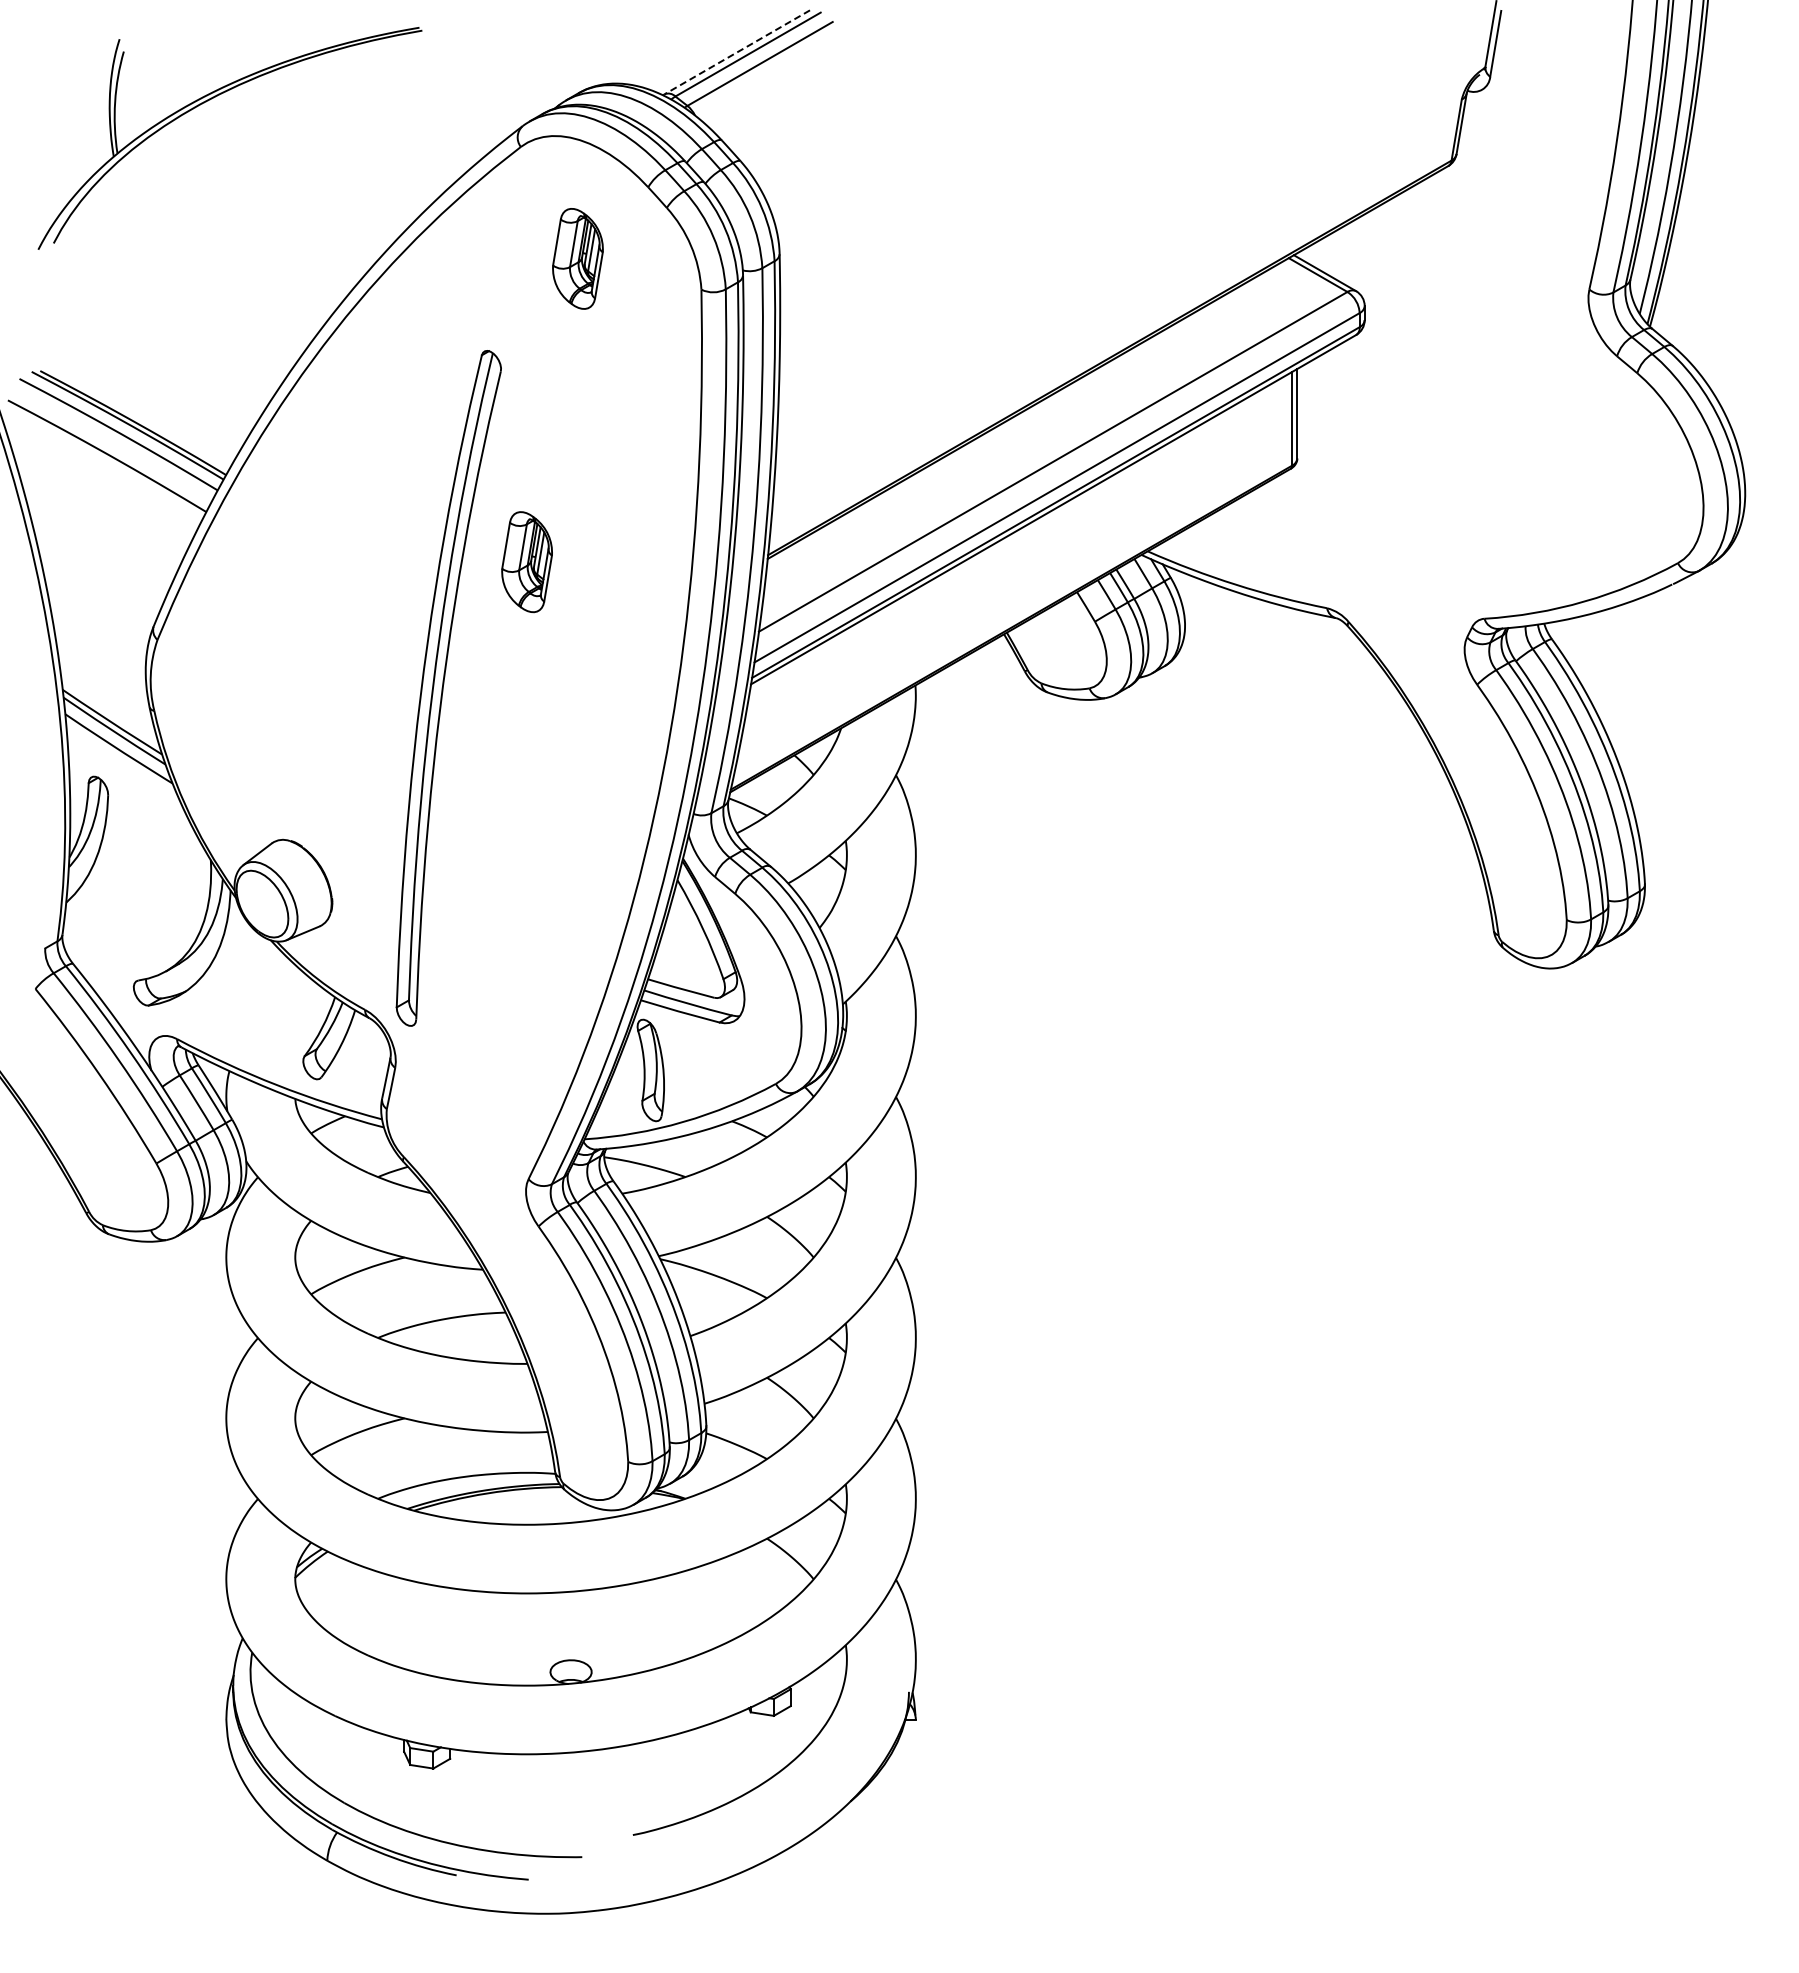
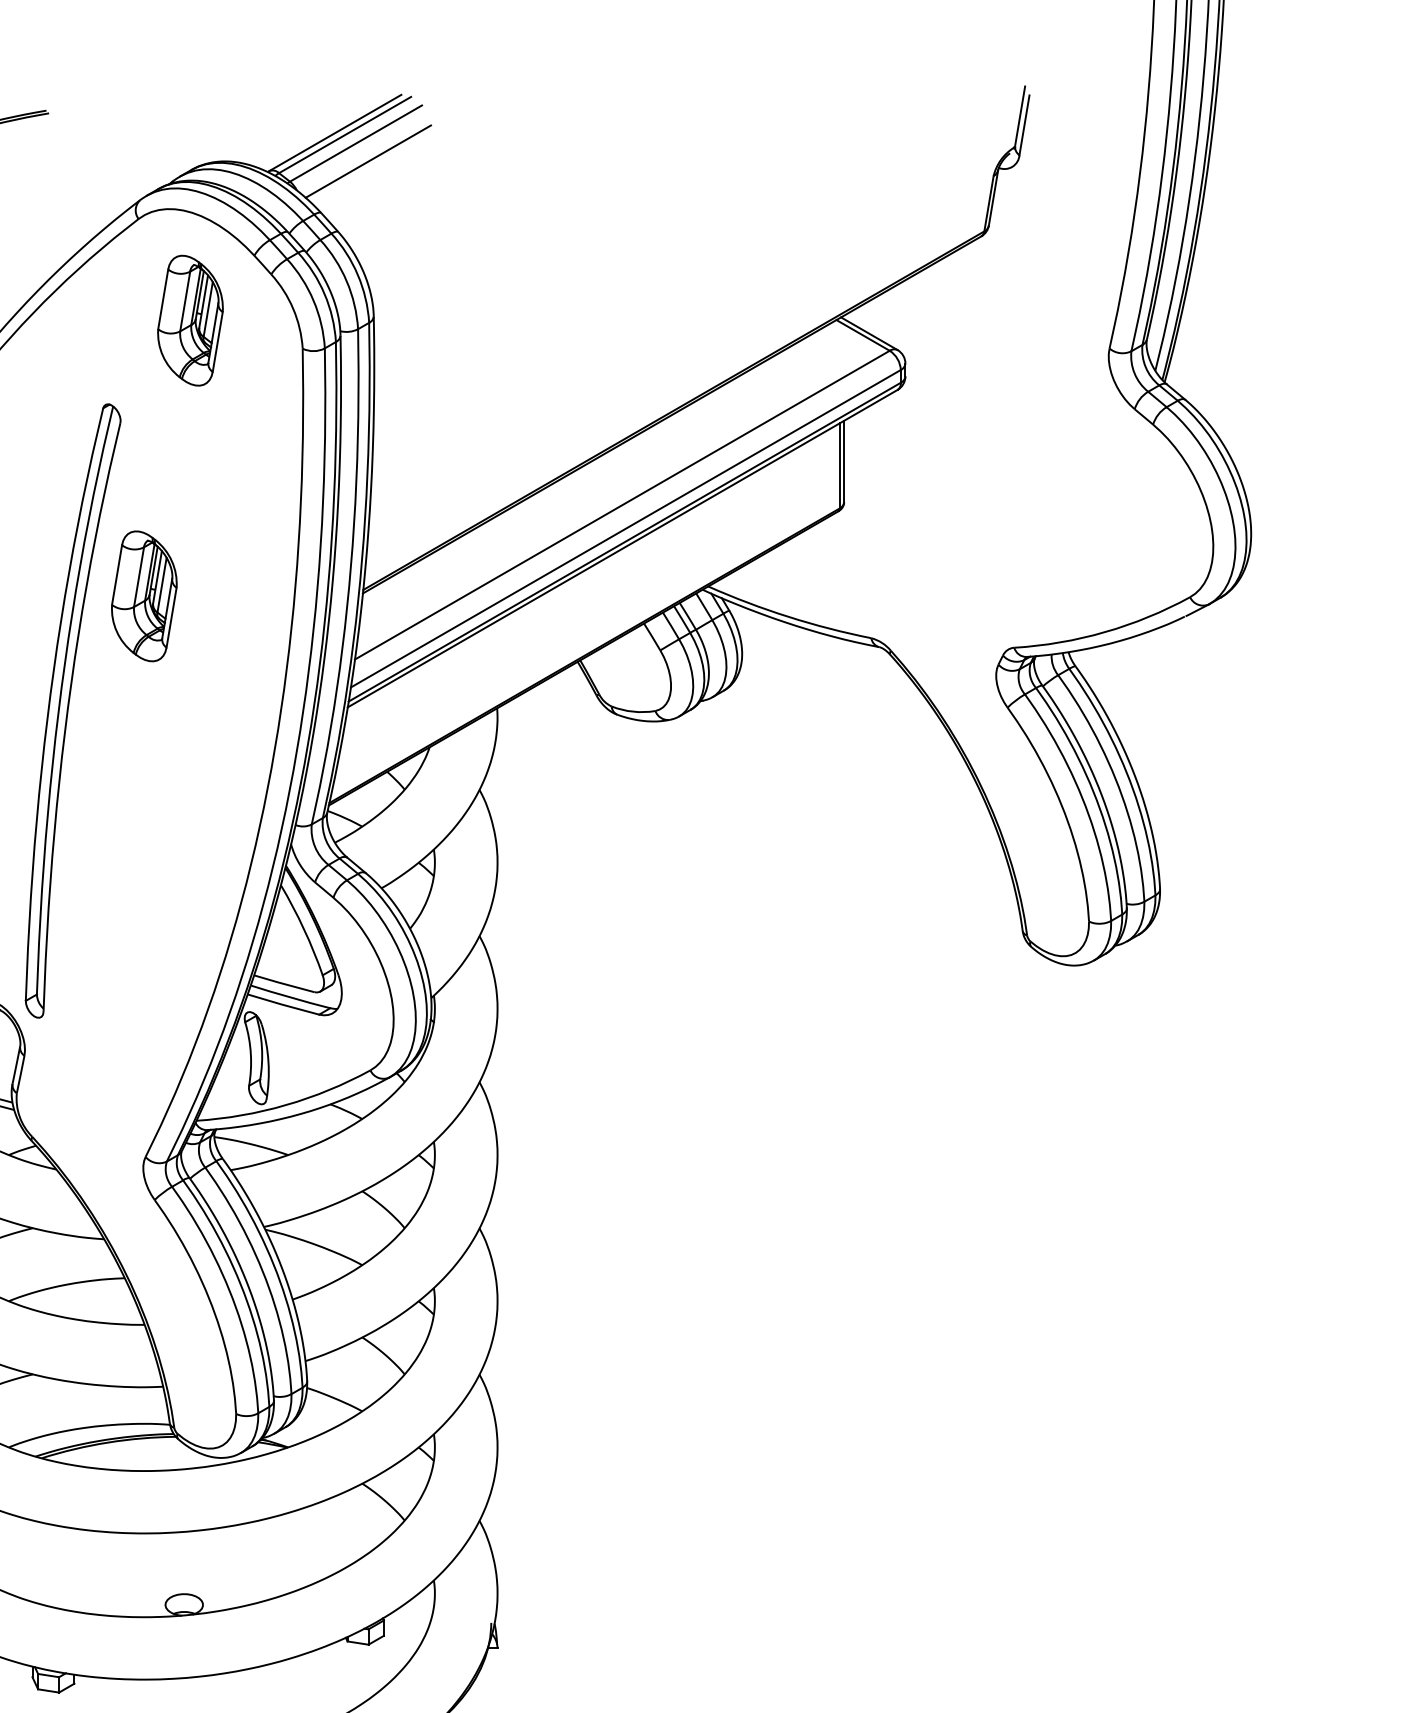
line: (737, 52) -> (335, 133), dashed -> solid
line: (773, 83) -> (368, 161), added
part: (577, 258) -> (190, 320), size x1.43
part: (526, 561) -> (143, 595), size x1.43

